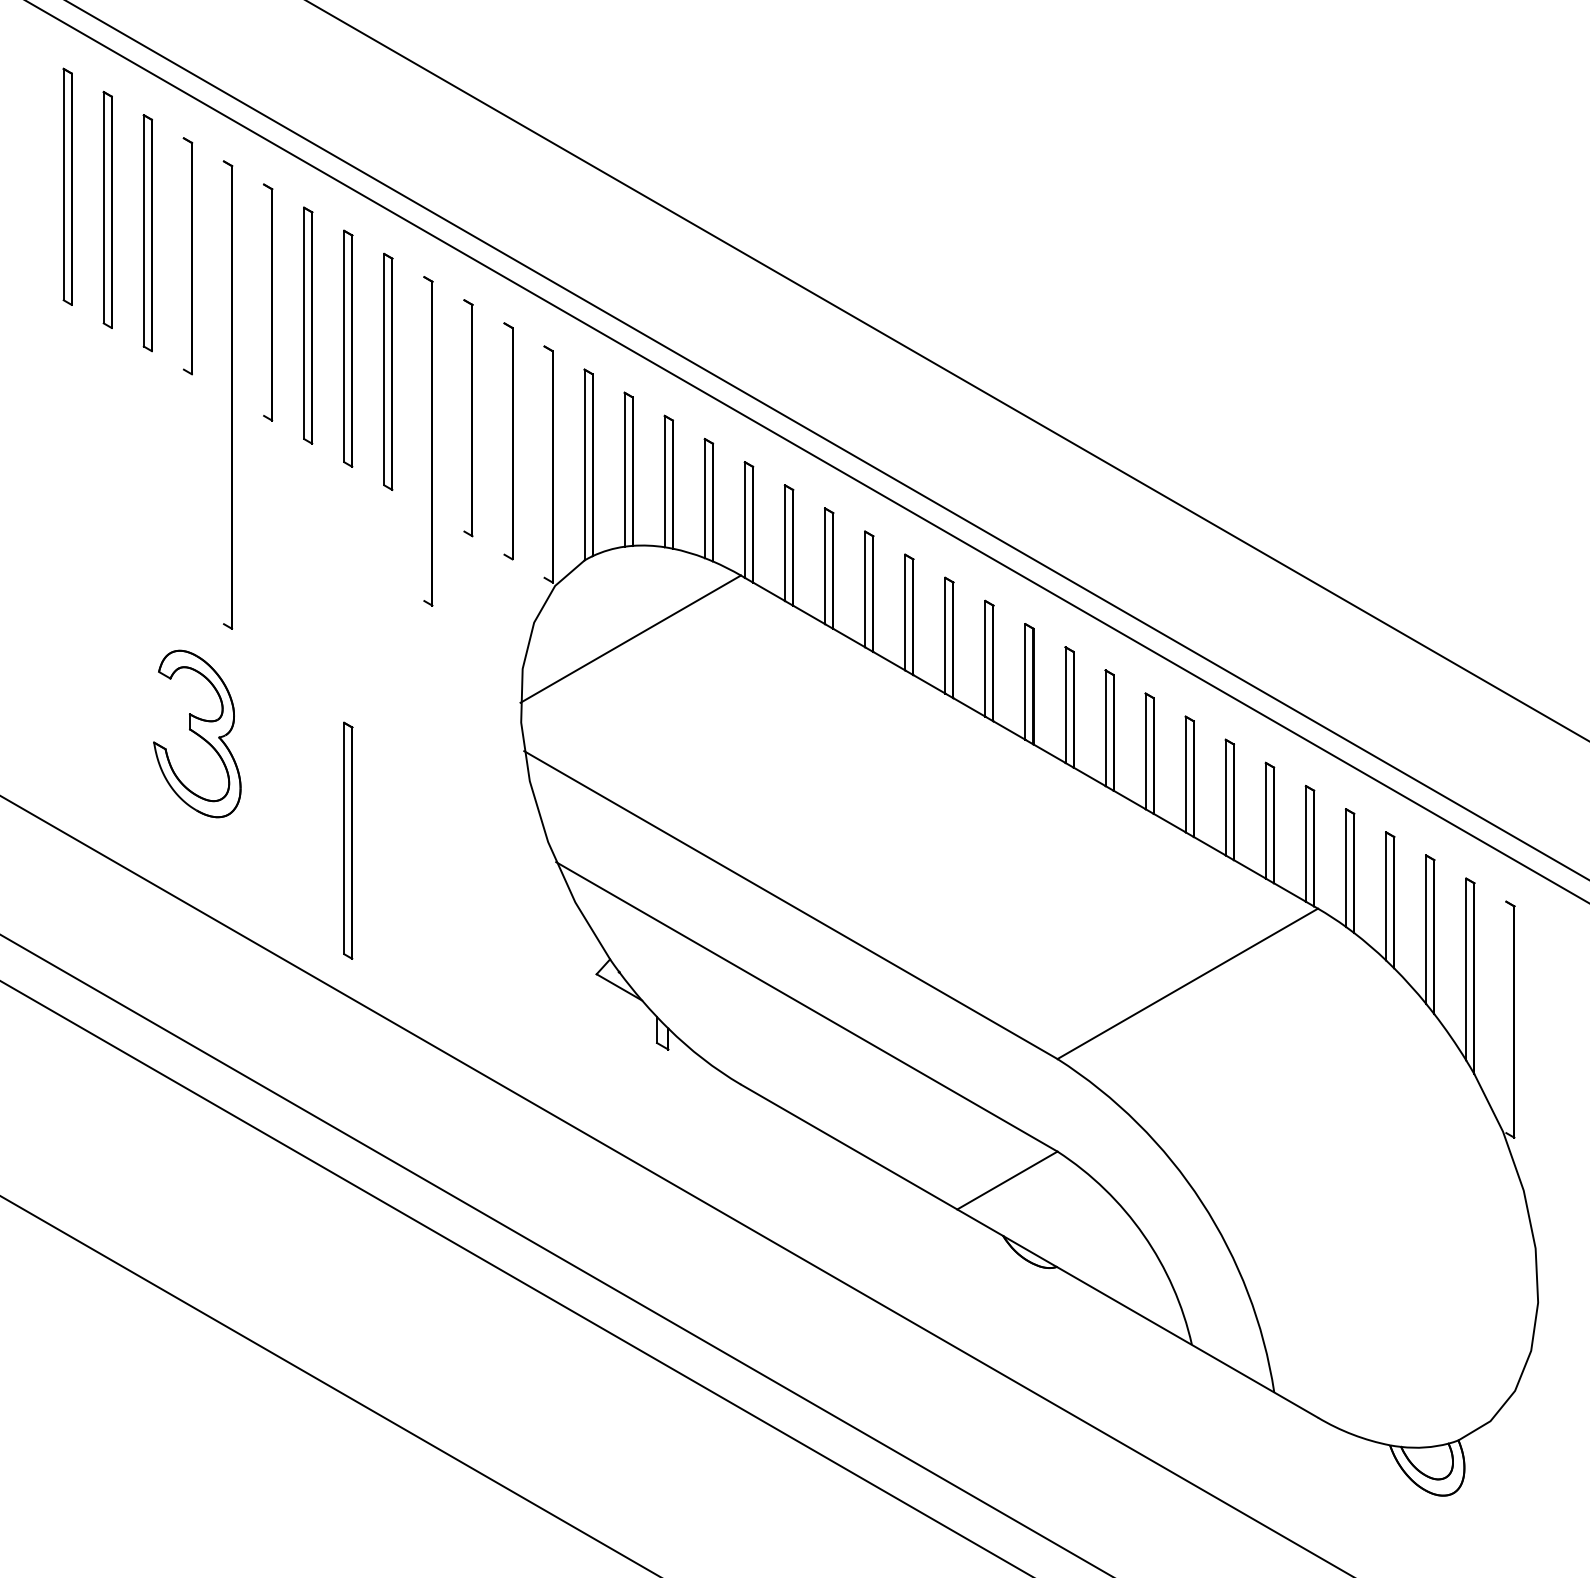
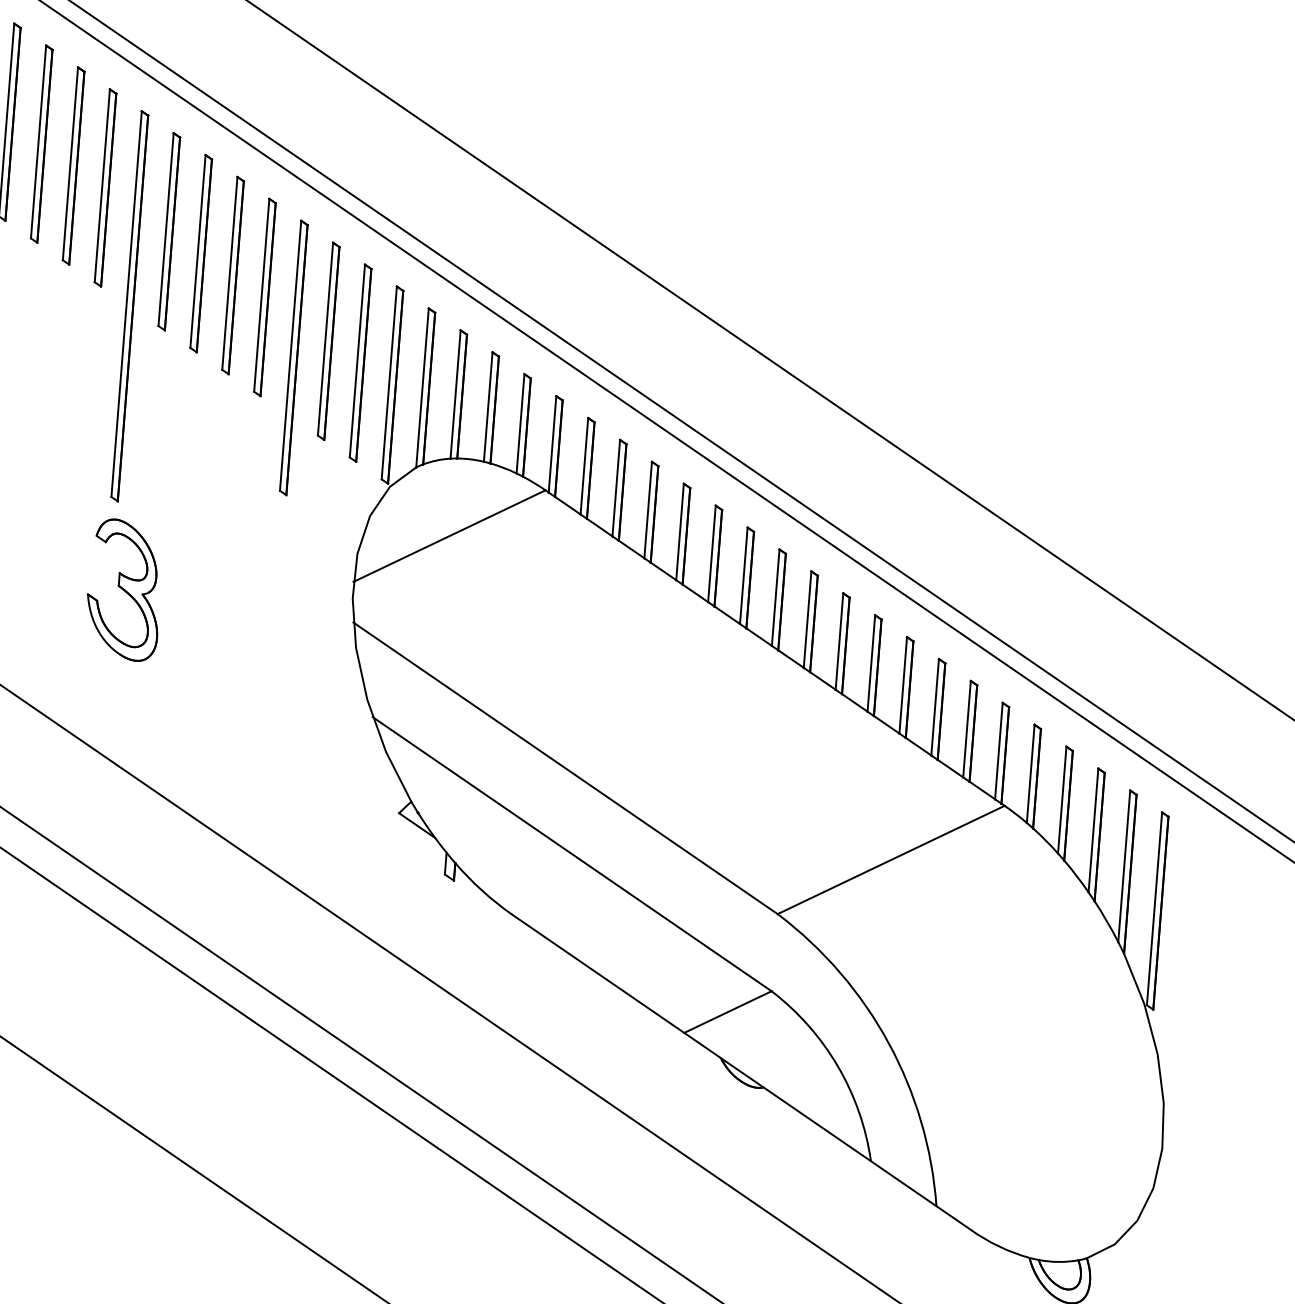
line: (183, 253) -> (102, 185), added
line: (264, 299) -> (166, 228), added
line: (224, 392) -> (127, 303), added
line: (464, 415) -> (325, 338), added
line: (504, 438) -> (357, 360), added
line: (424, 439) -> (290, 356), added
line: (544, 461) -> (389, 382), added
part: (197, 733) -> (124, 589), moved
part: (348, 840) -> (201, 685), removed
line: (1506, 1017) -> (1154, 908), added

